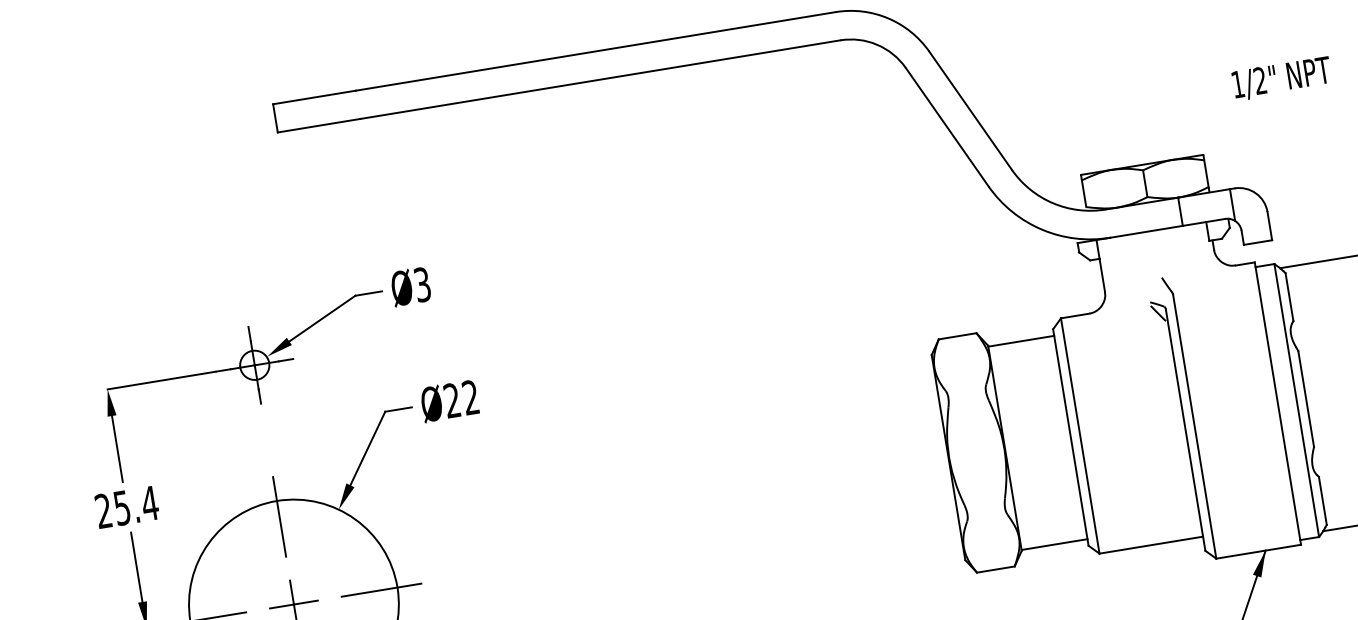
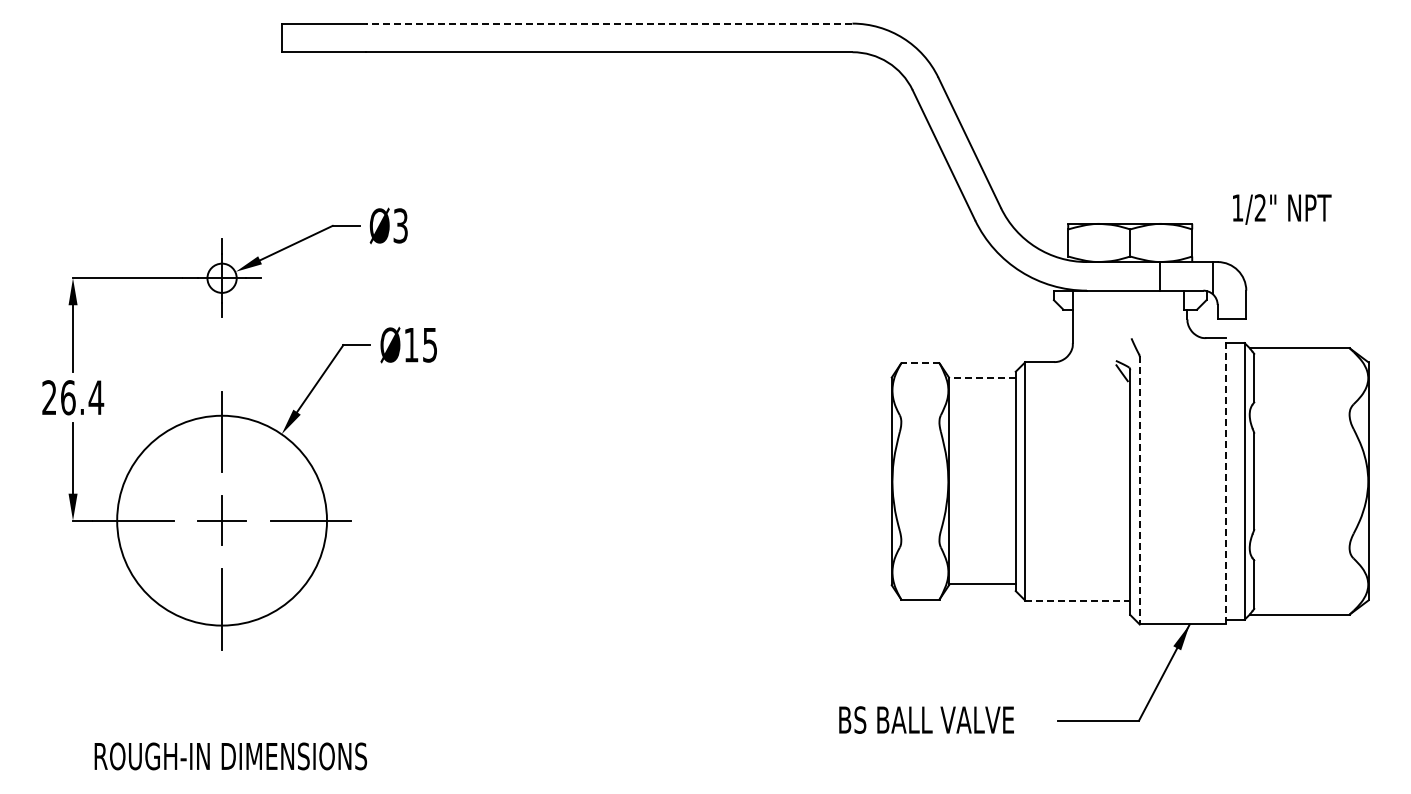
line: (594, 51) -> (608, 23), solid -> dashed
text: (1282, 78) -> (1282, 209), moved
line: (956, 336) -> (919, 363), solid -> dashed
line: (1020, 341) -> (981, 378), solid -> dashed
text: (461, 398) -> (420, 344), Ø22 -> Ø15
line: (1277, 402) -> (1225, 480), solid -> dashed
line: (1194, 426) -> (1139, 490), solid -> dashed
text: (122, 507) -> (68, 397), 25.4 -> 26.4
line: (1151, 544) -> (1078, 600), solid -> dashed

